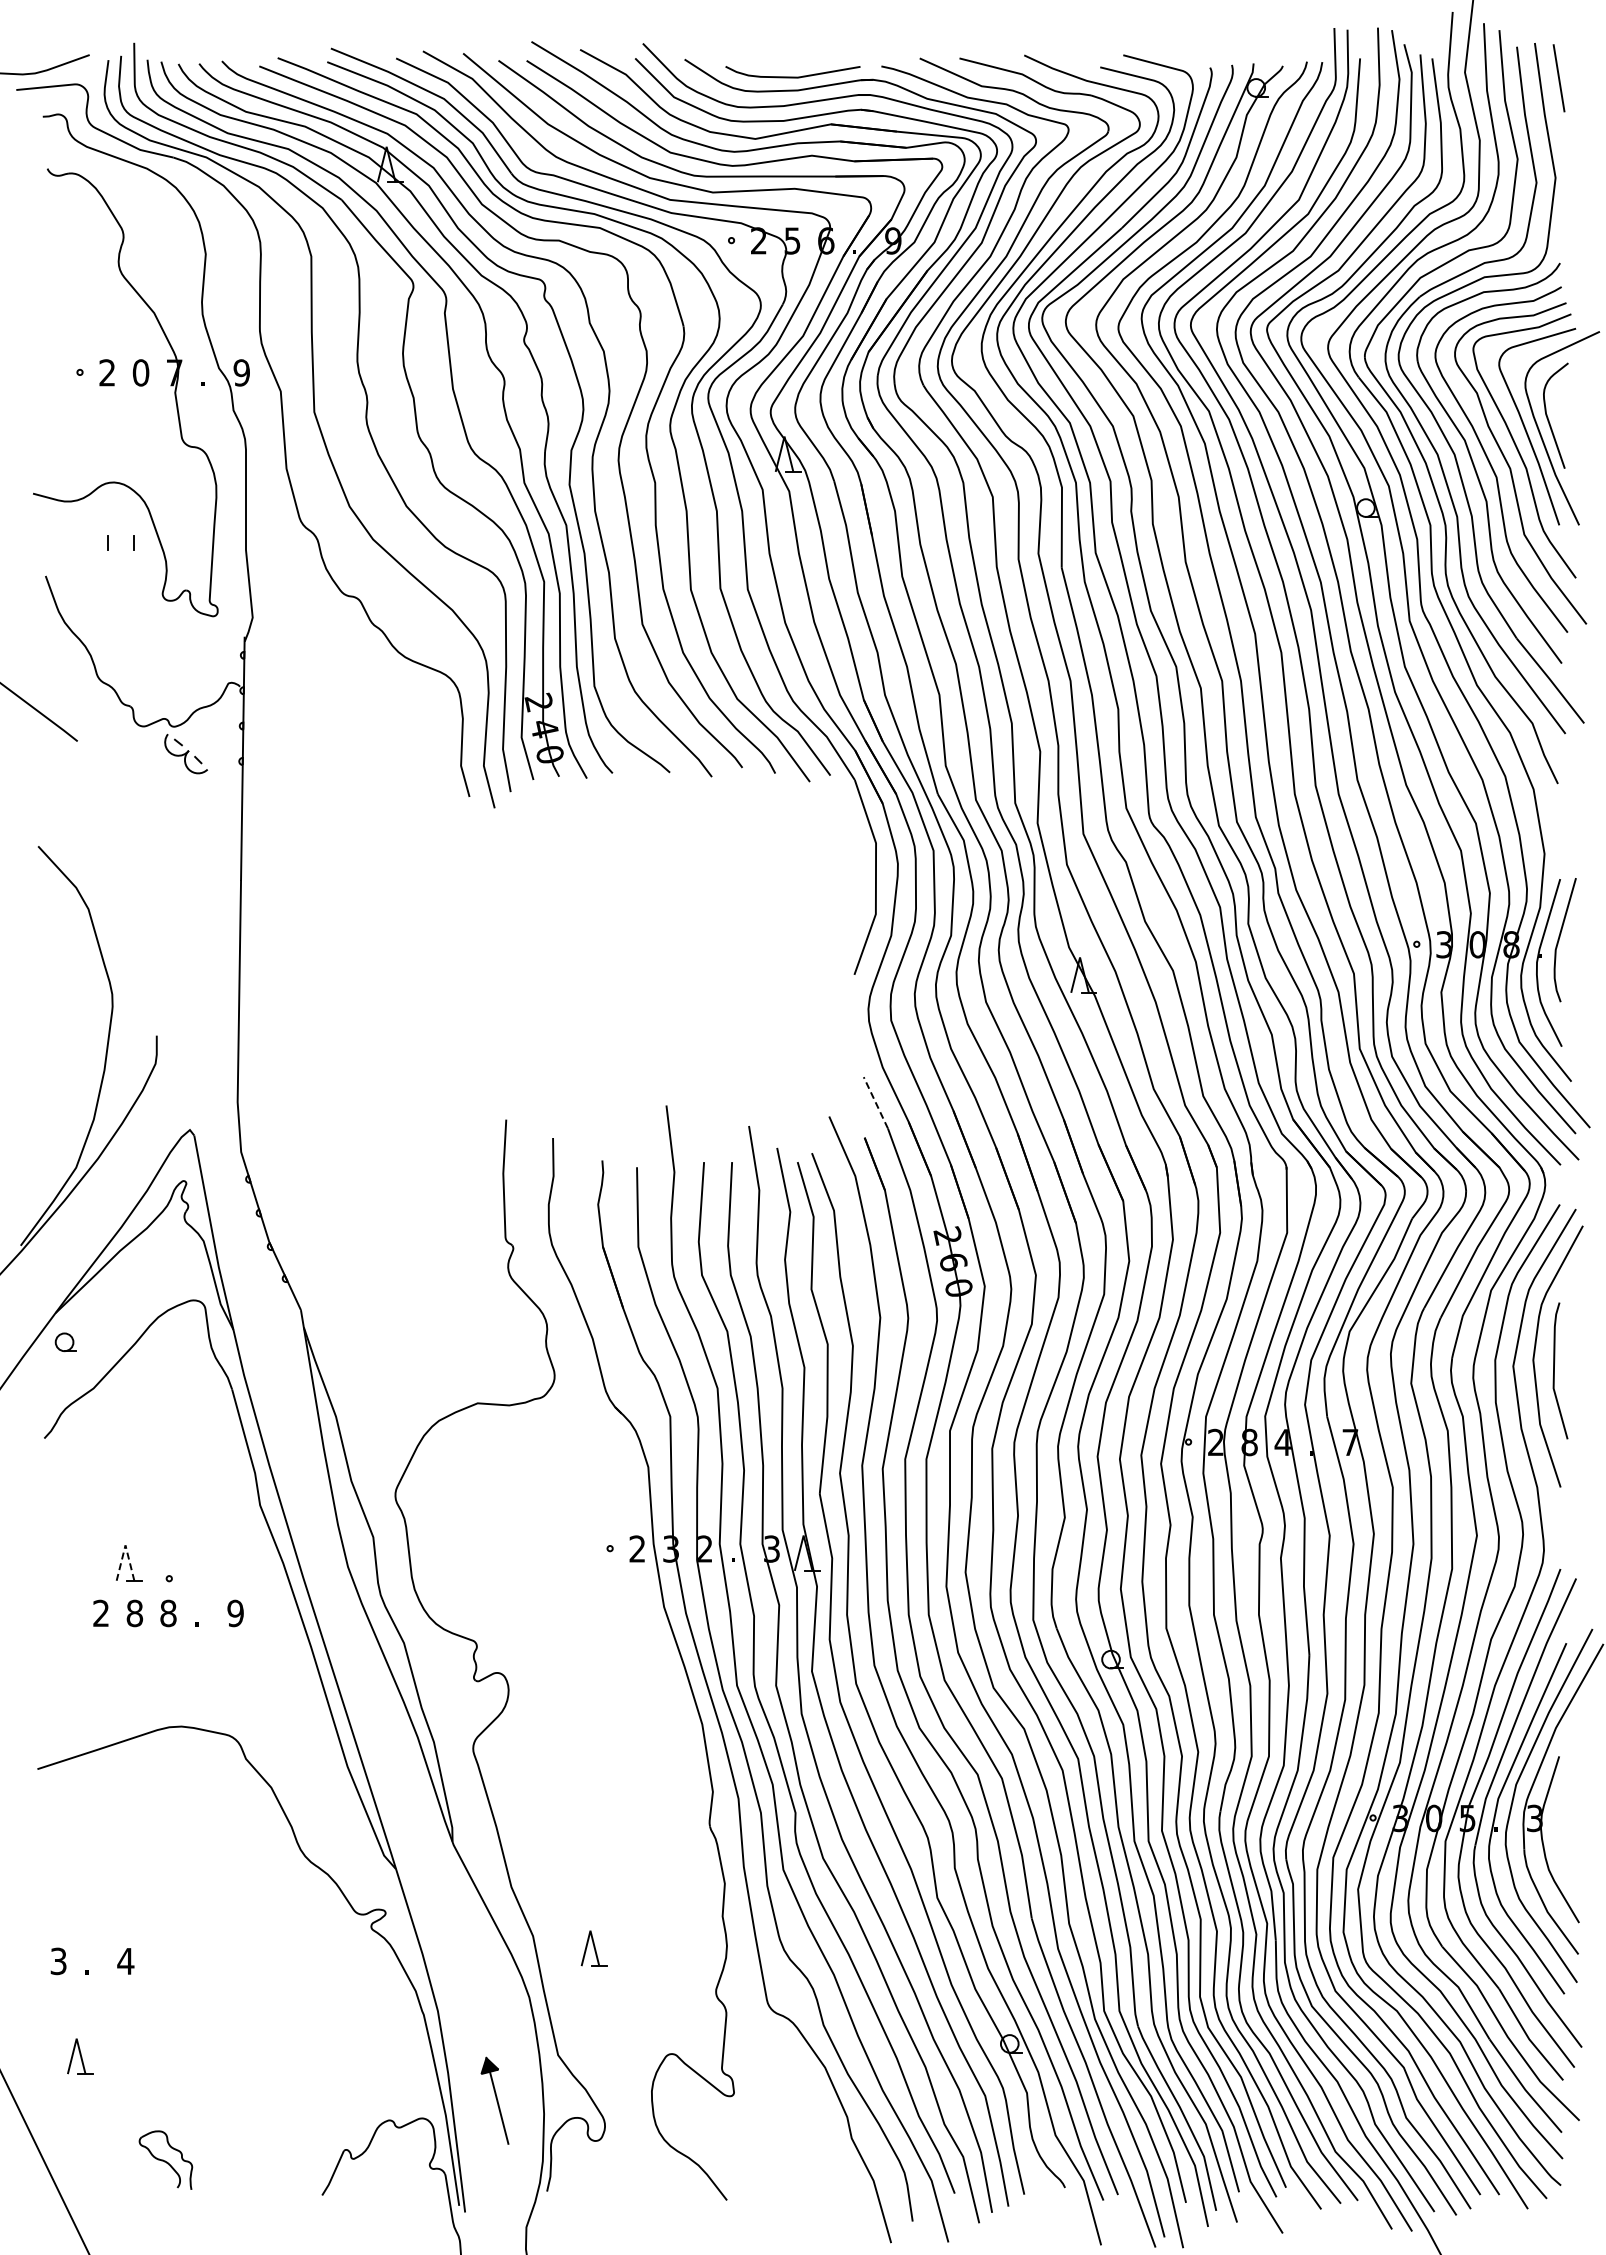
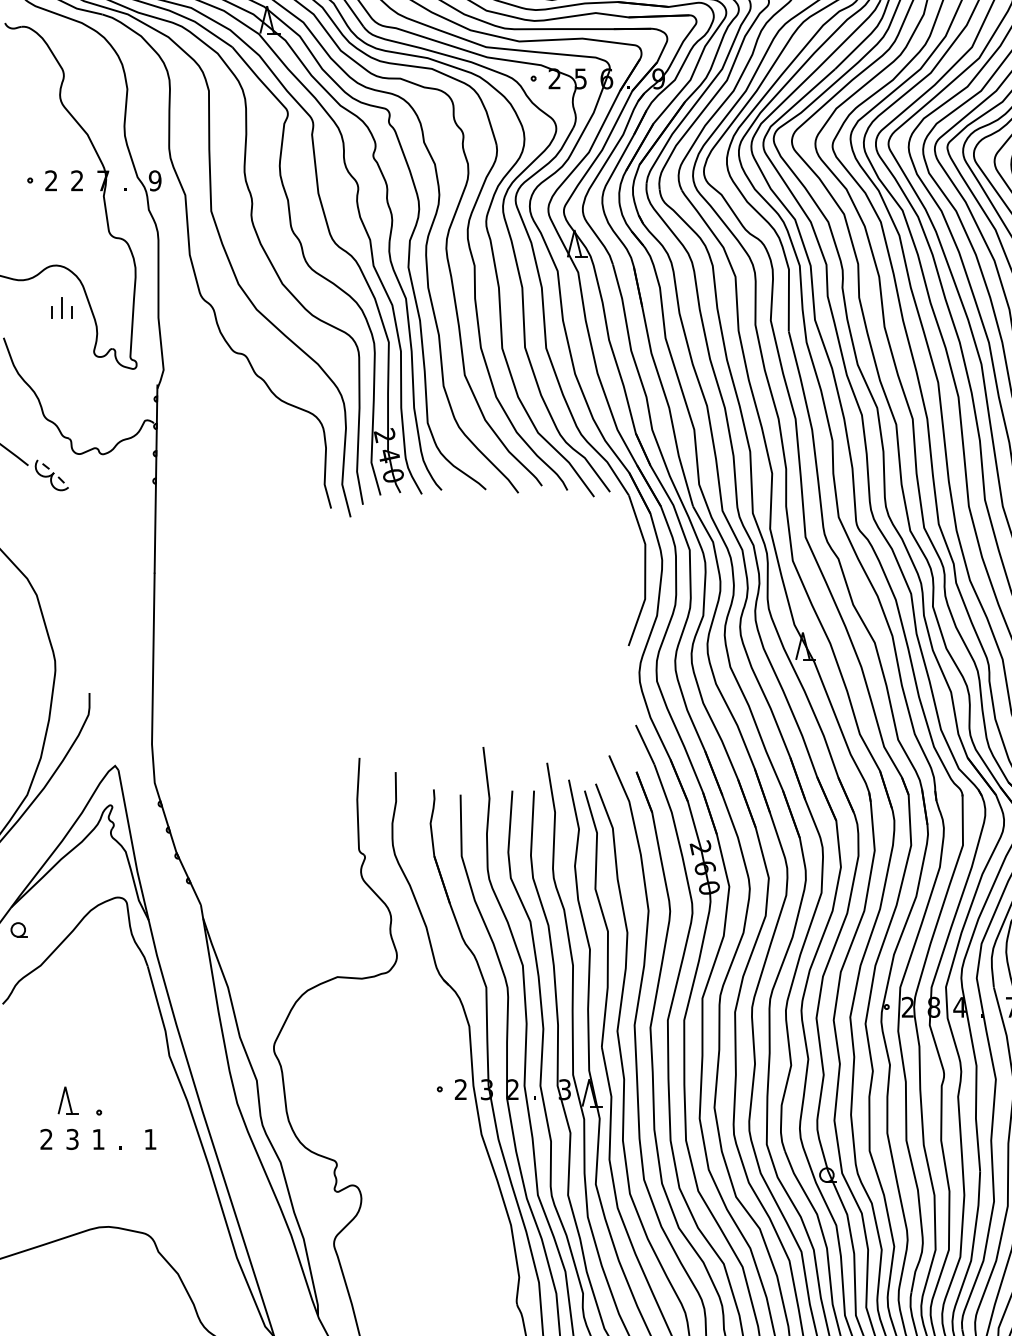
text: (140, 372) -> (76, 180), 0 -> 2
line: (120, 536) -> (61, 307), added
part: (185, 753) -> (51, 474), moved
line: (875, 1102) -> (644, 744), dashed -> solid
line: (125, 1545) -> (65, 1086), dashed -> solid
text: (134, 1613) -> (72, 1139), 8 -> 3
text: (168, 1613) -> (98, 1139), 8 -> 1
text: (235, 1613) -> (150, 1139), 9 -> 1

